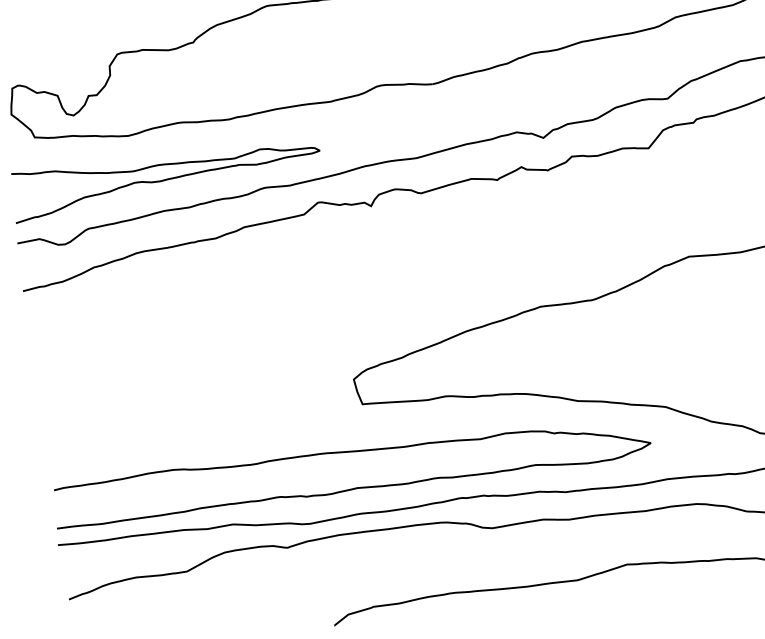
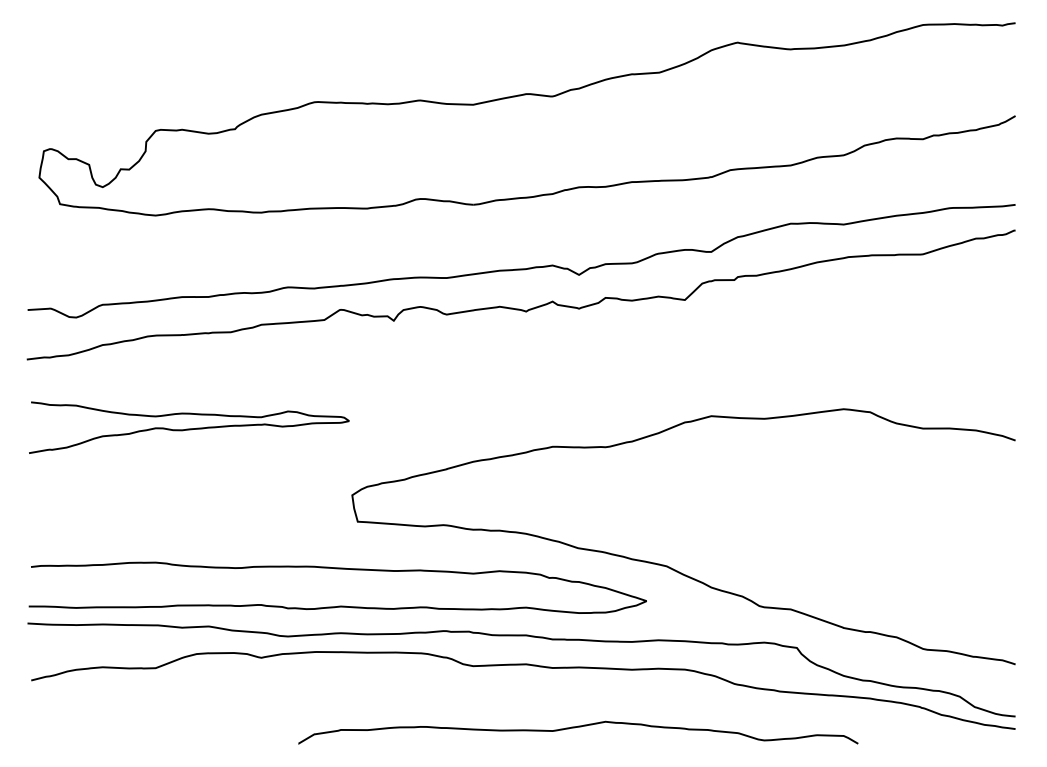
curve: (167, 178) -> (189, 428), moved

